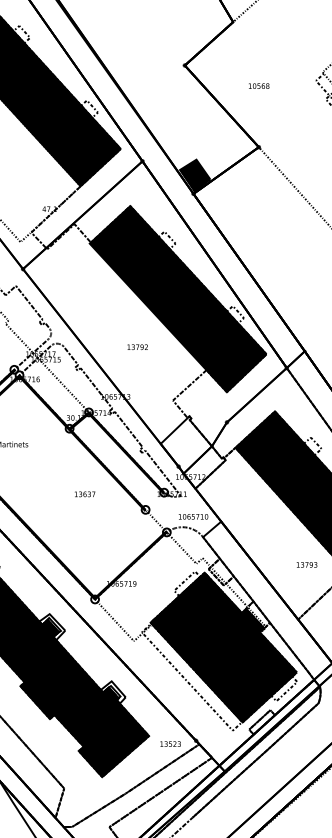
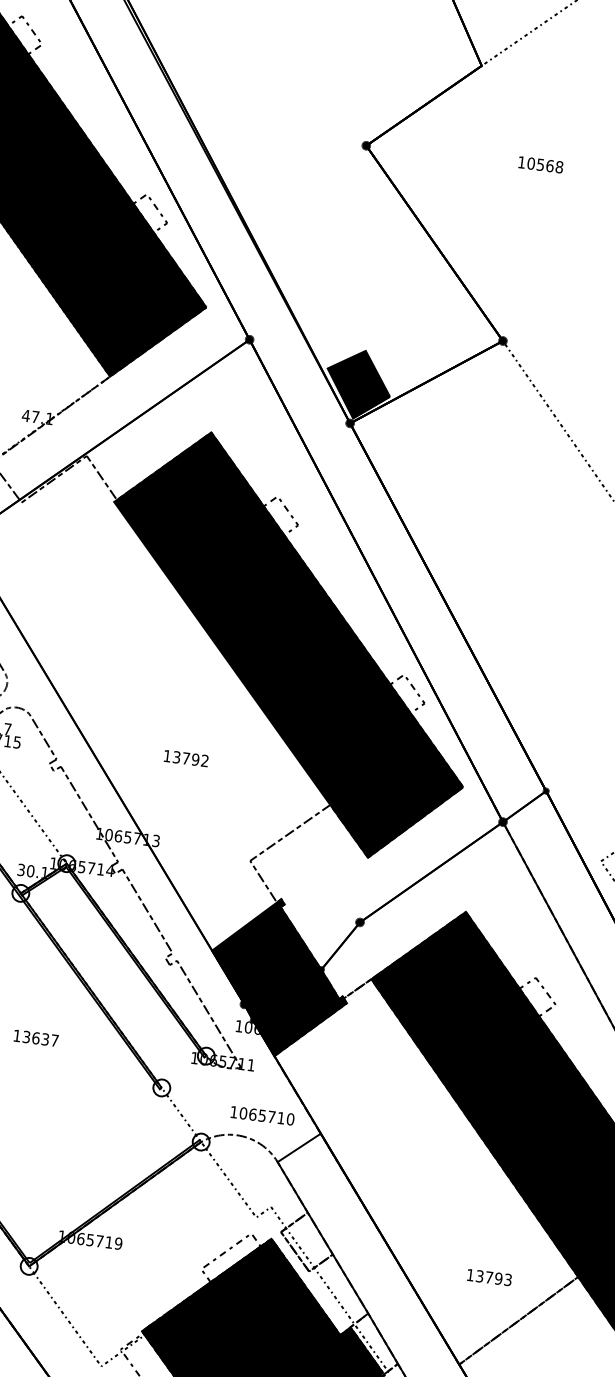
text: (259, 85) -> (541, 163), moved
text: (137, 346) -> (185, 756), moved
fill: (192, 452) -> (277, 977), added
text: (306, 564) -> (488, 1276), moved

